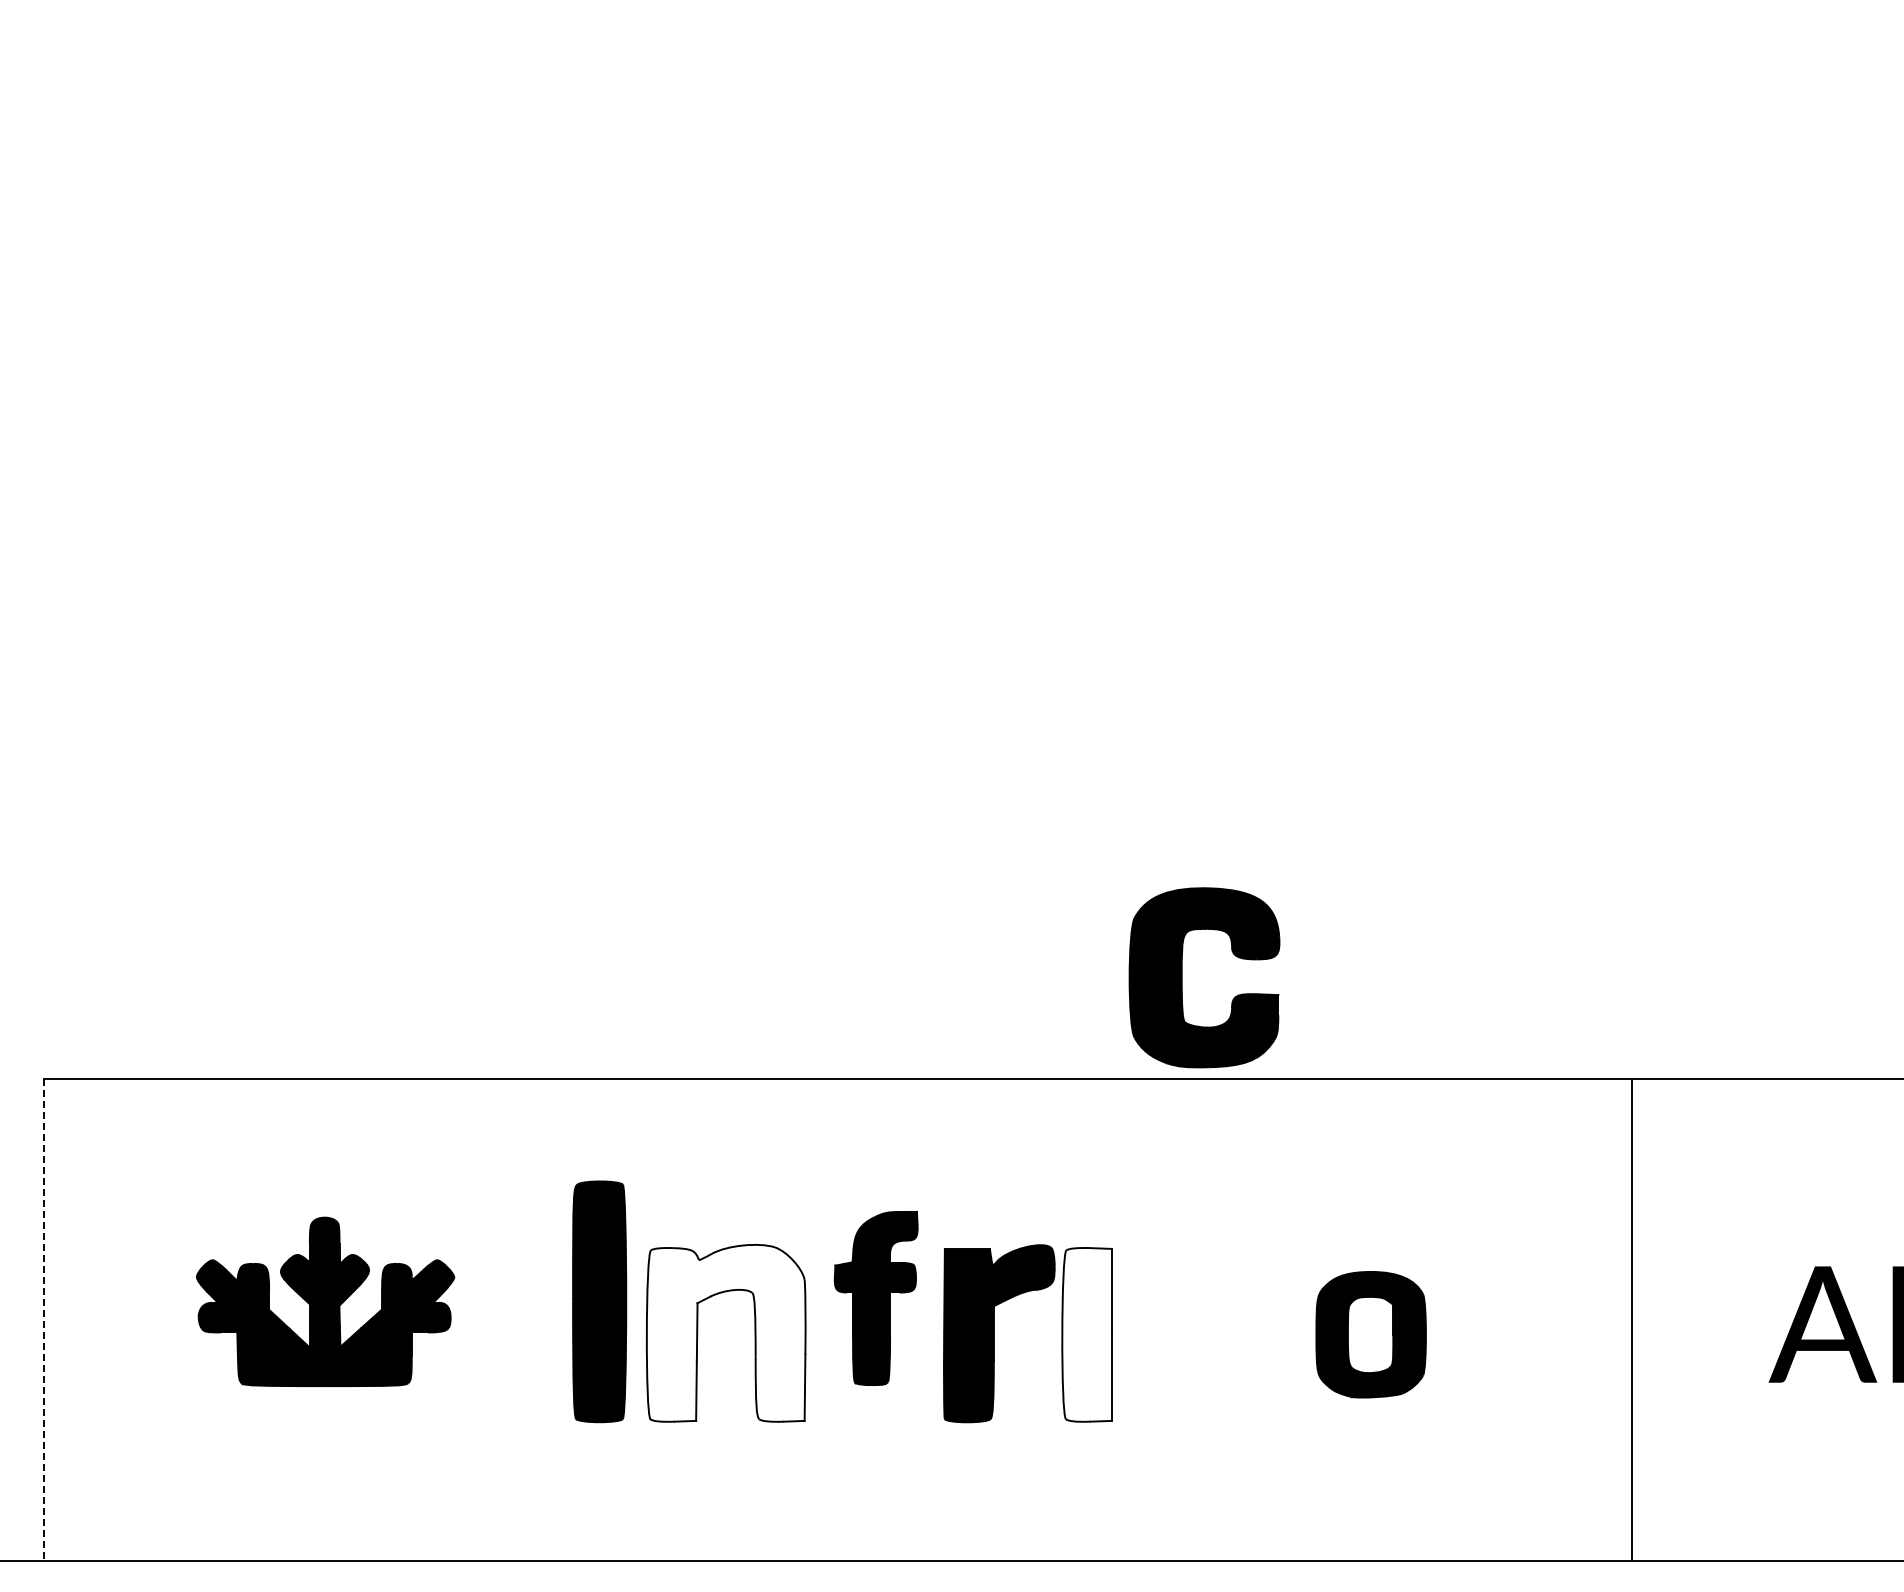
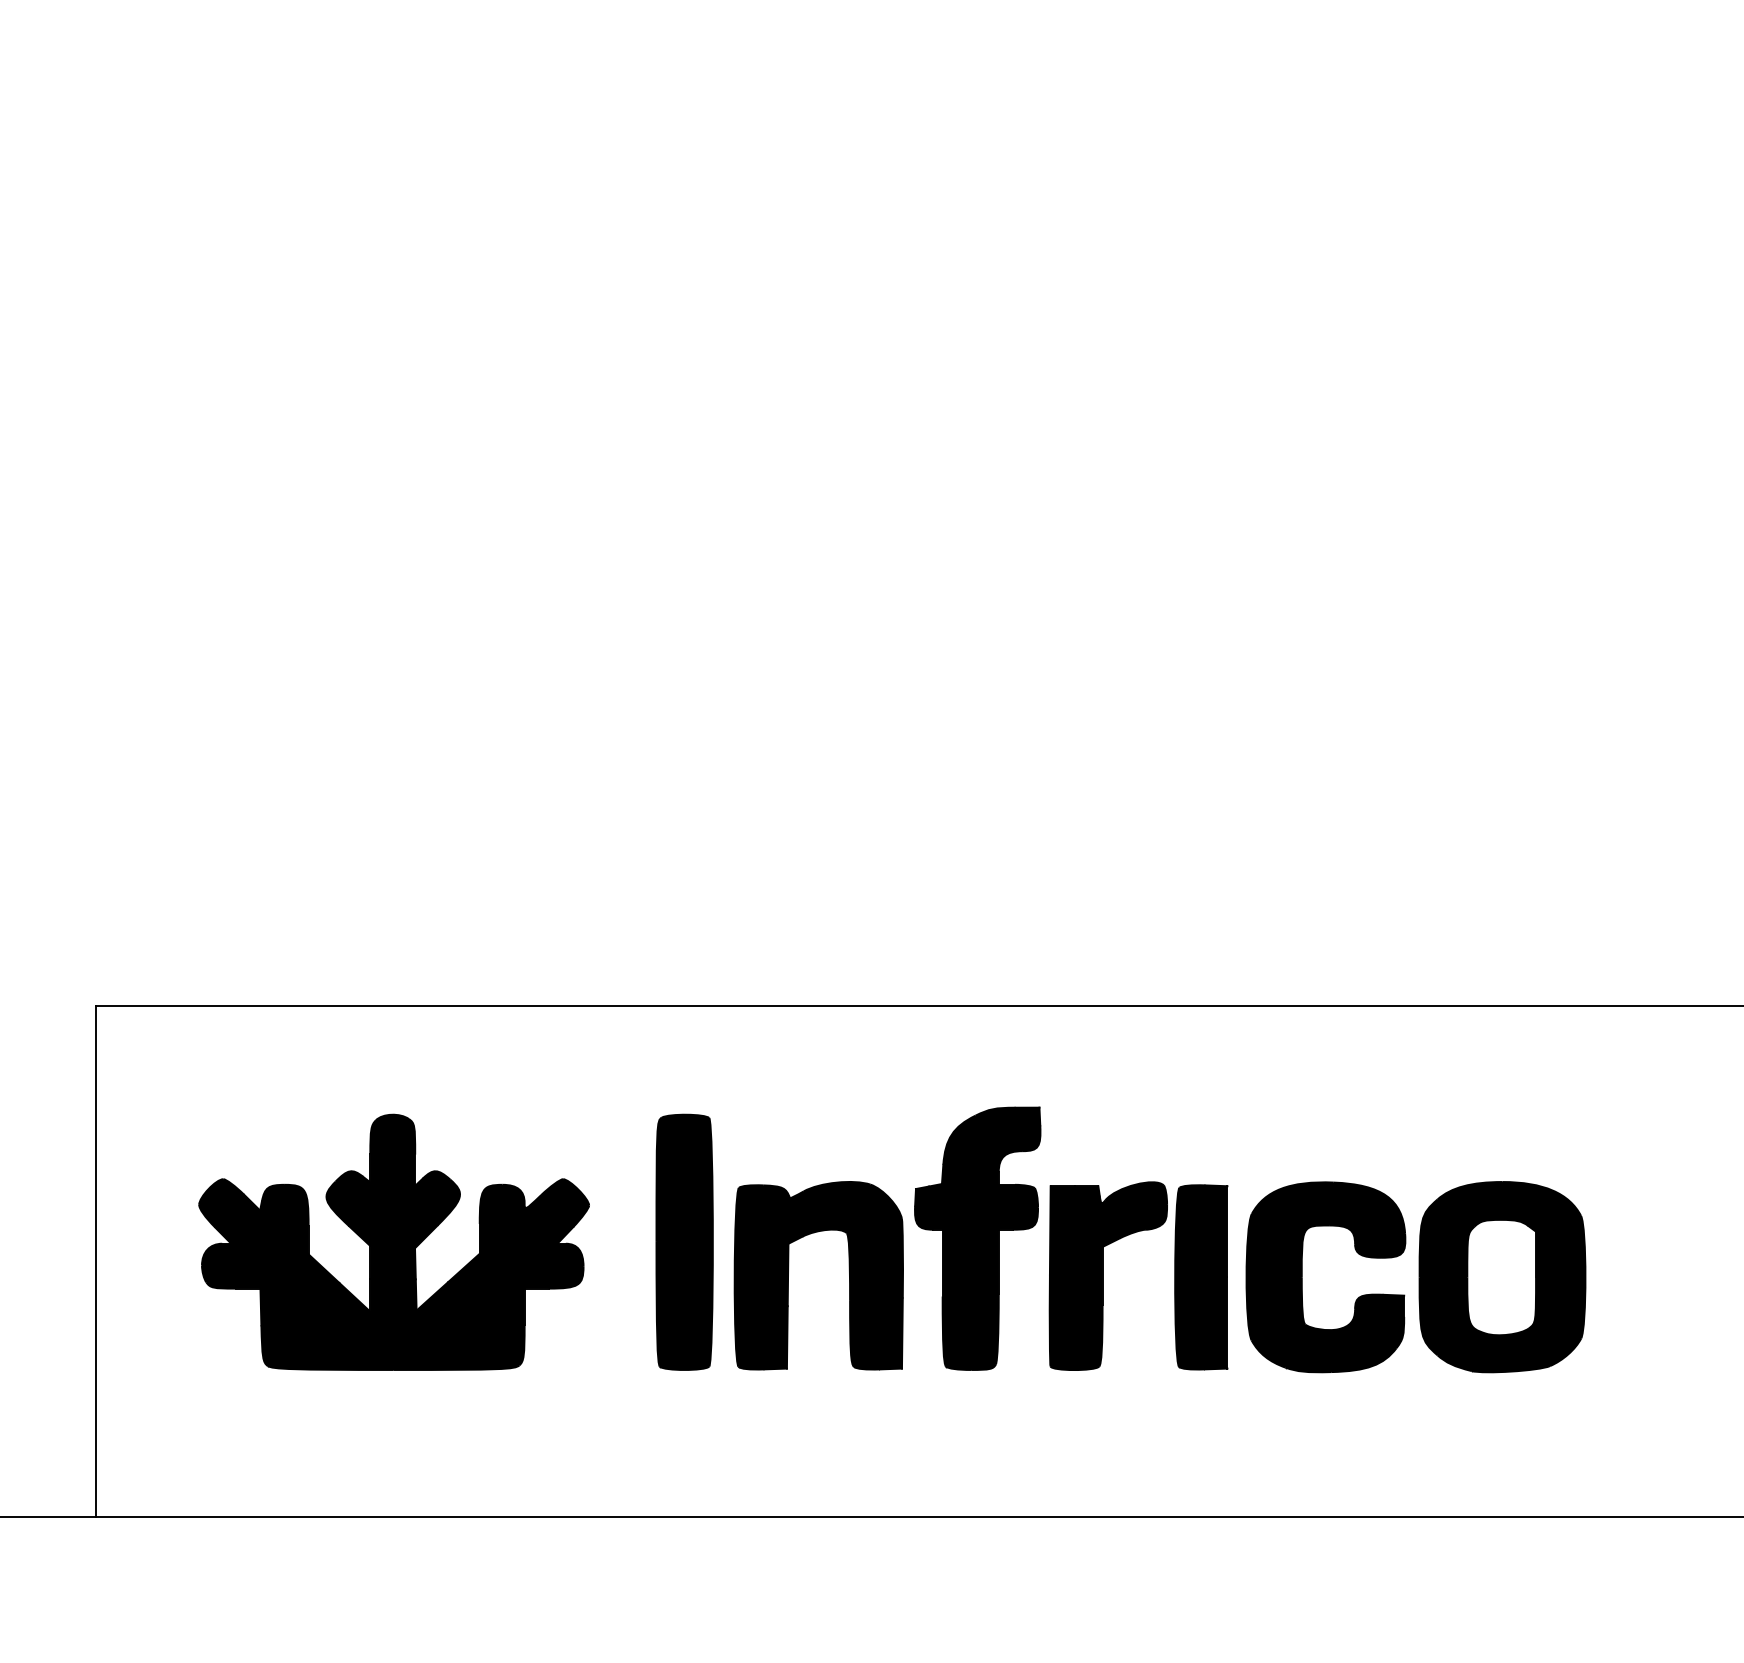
part: (1182, 977) -> (1302, 1276), moved
part: (876, 1298) -> (978, 1238), size x1.43
part: (325, 1301) -> (394, 1241), size x1.43
line: (44, 1319) -> (96, 1261), dashed -> solid
fill: (725, 1332) -> (818, 1274), added
fill: (1086, 1334) -> (1200, 1276), added
part: (1371, 1334) -> (1502, 1276), size x1.43

